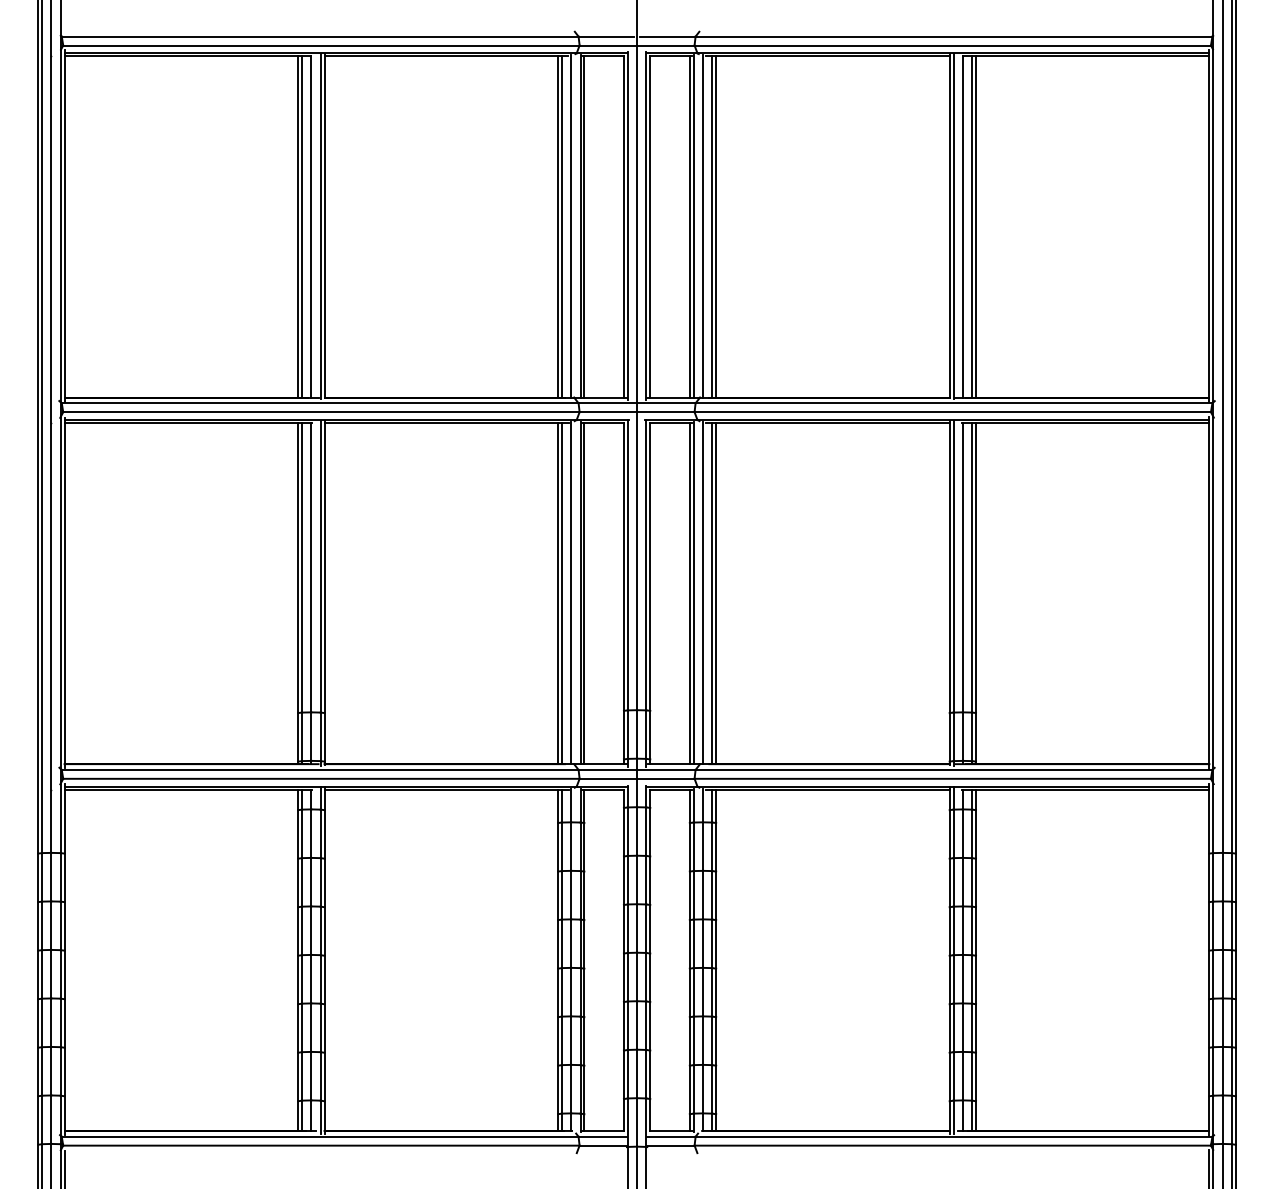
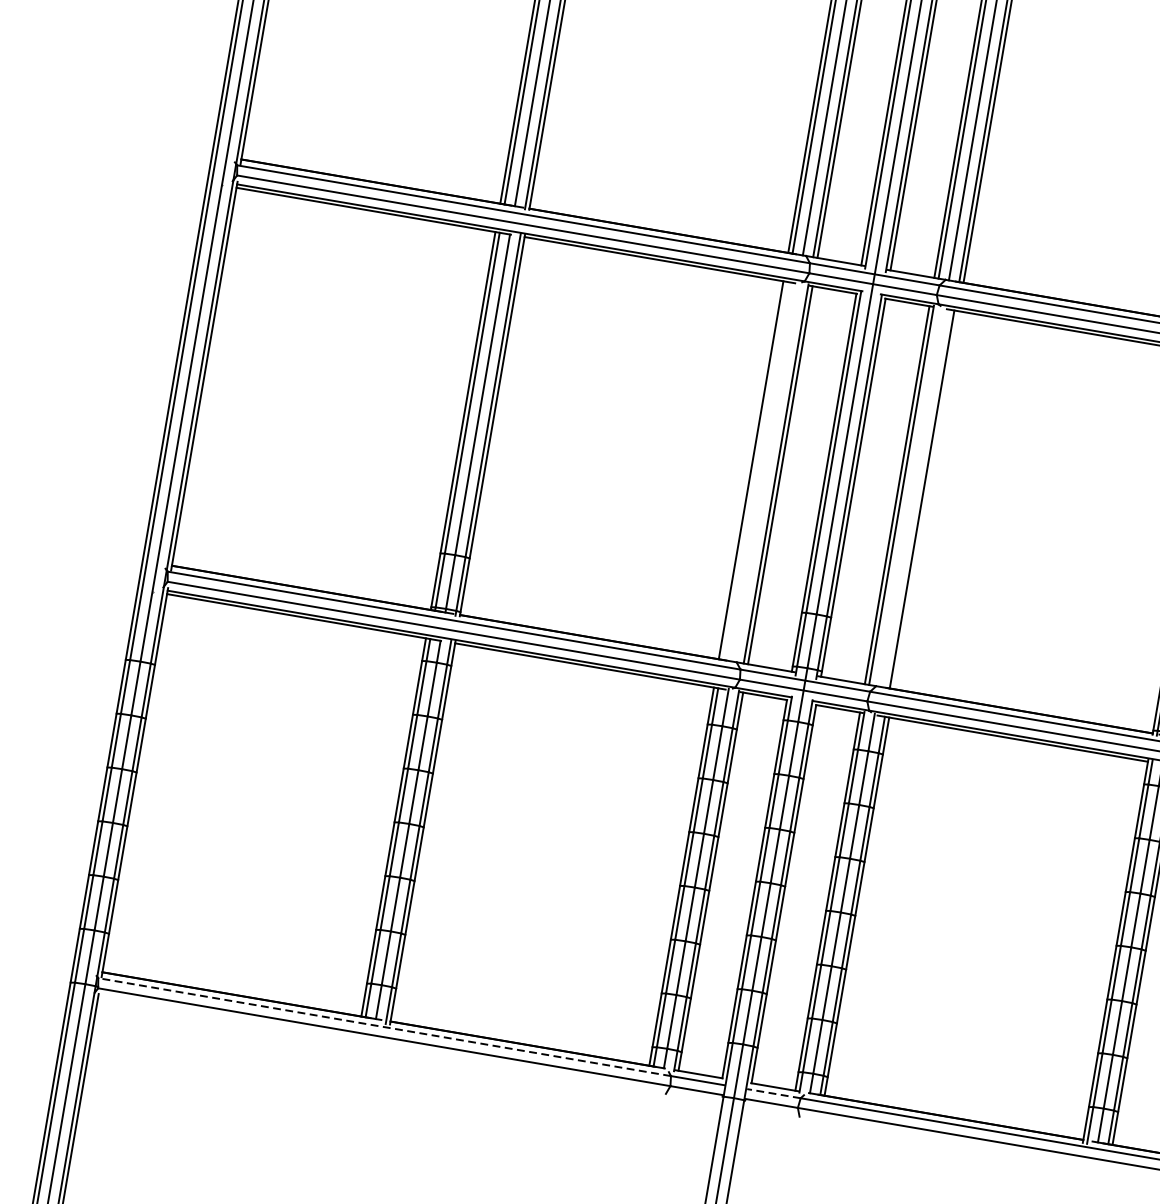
line: (561, 593) -> (754, 470), removed
line: (571, 593) -> (766, 472), removed
line: (703, 593) -> (912, 497), removed
line: (716, 593) -> (926, 500), removed
line: (319, 1136) -> (383, 1026), solid -> dashed
line: (670, 1136) -> (772, 1093), solid -> dashed

